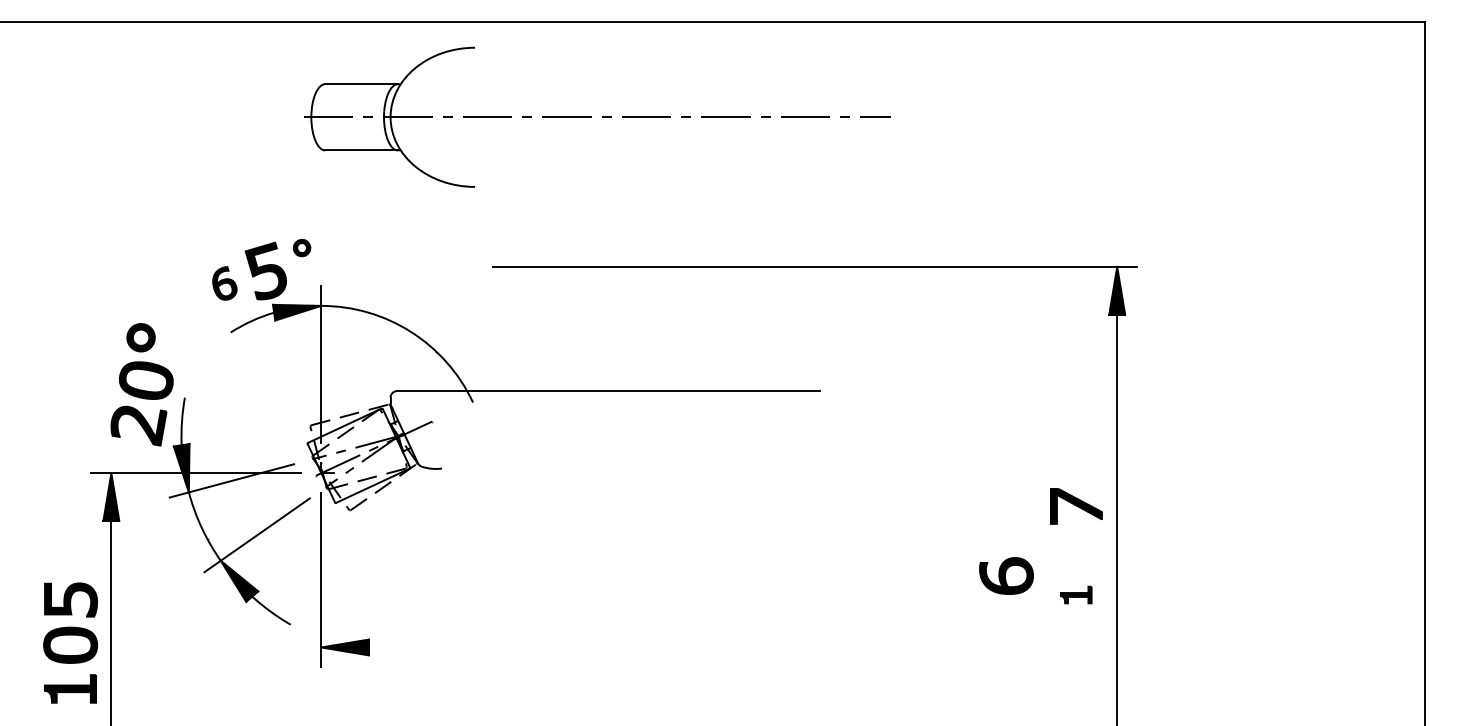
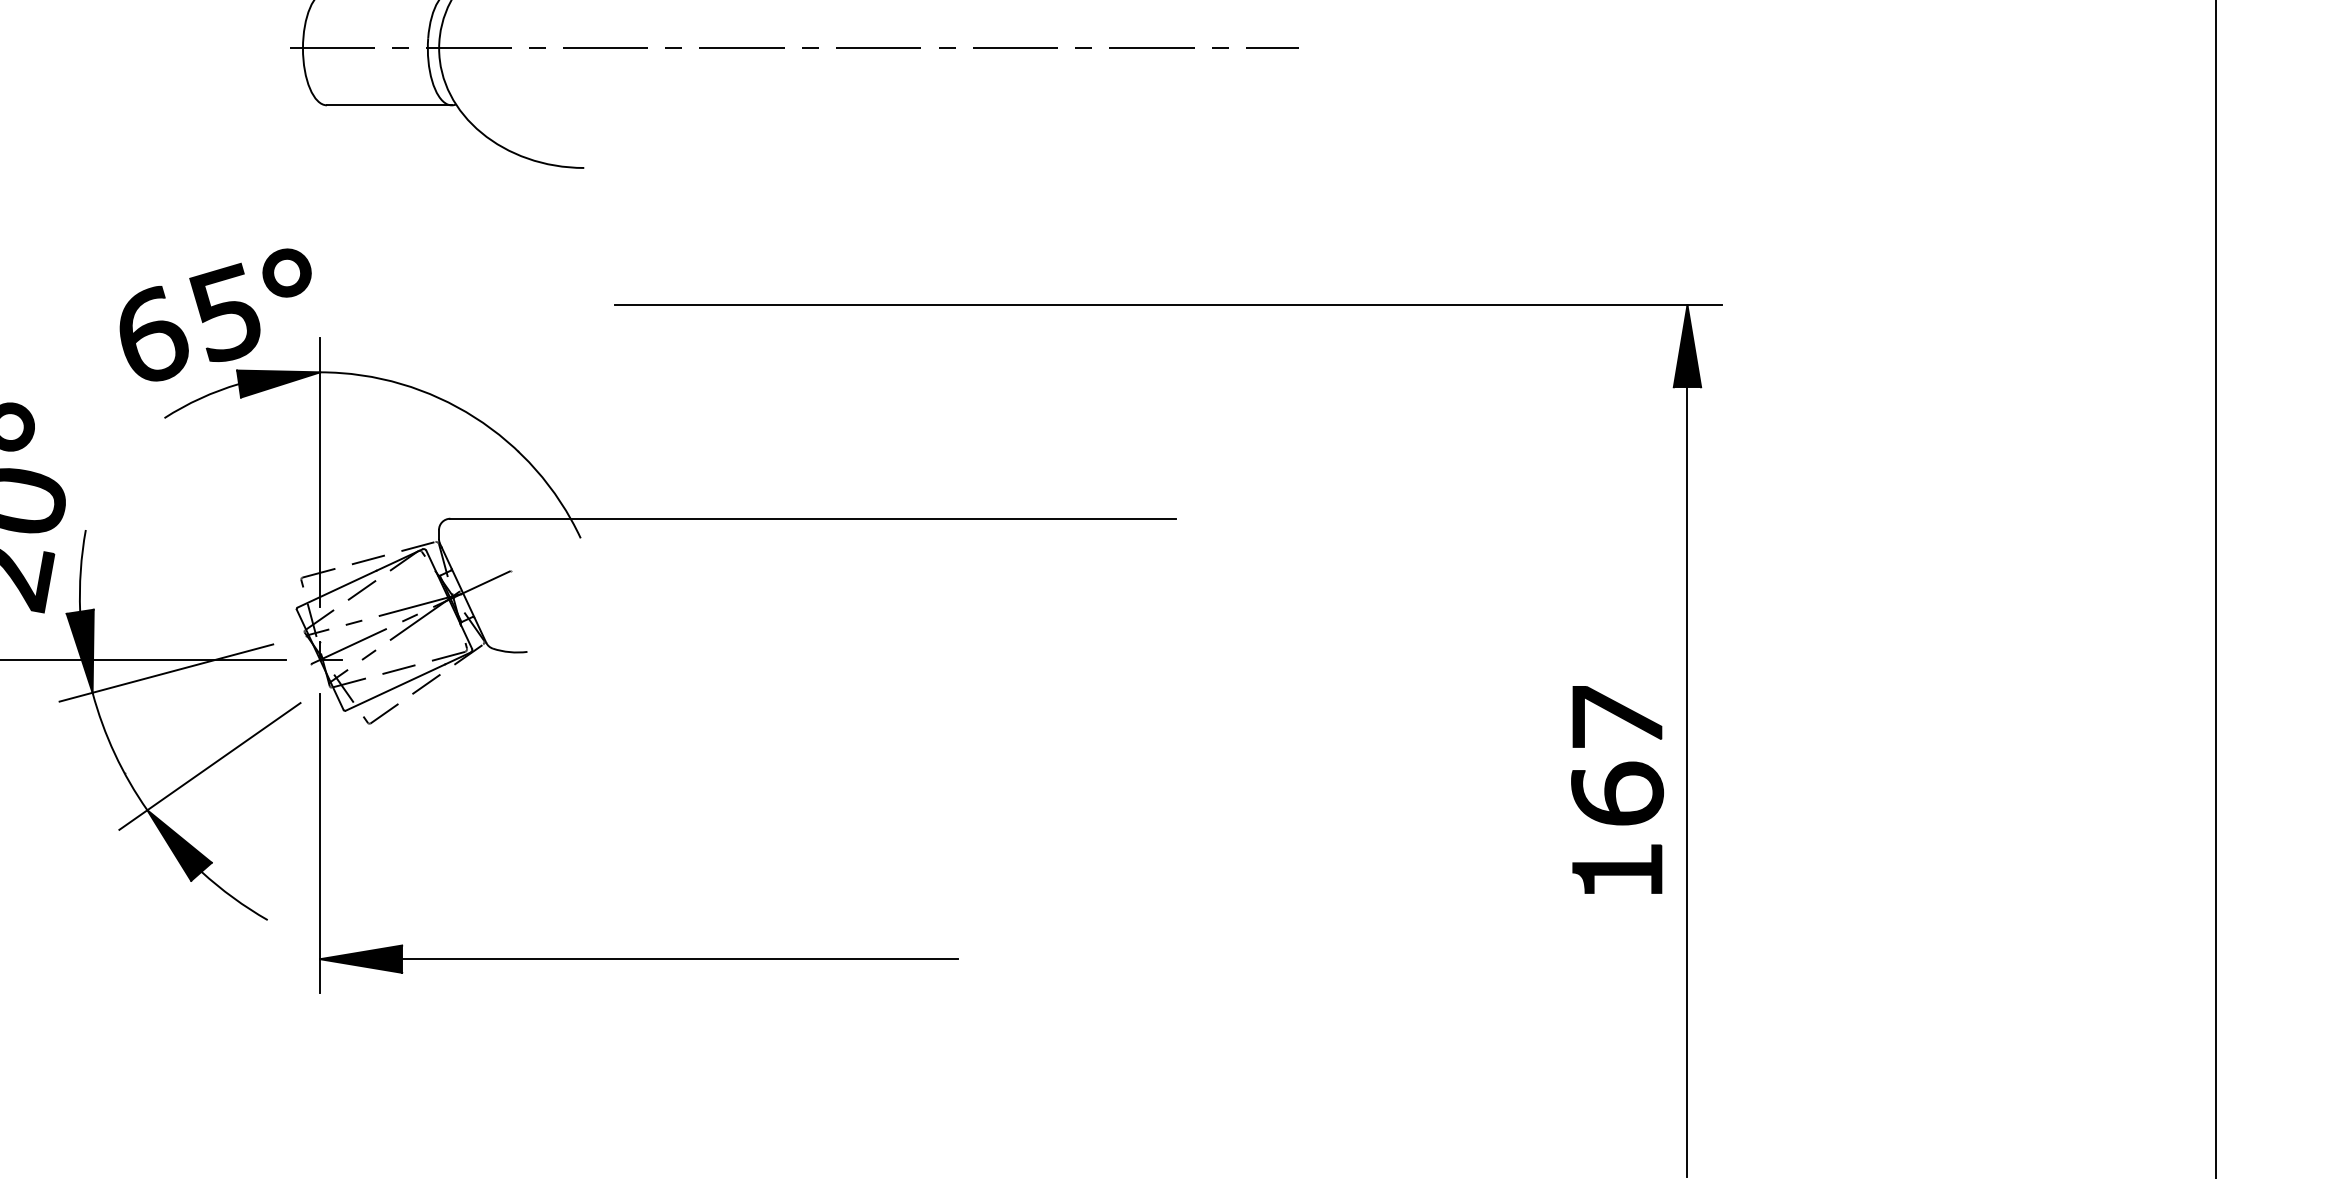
part: (301, 247) -> (286, 272), size x1.67
part: (224, 283) -> (153, 333), size x1.67
part: (1006, 575) -> (1617, 792), moved
part: (1075, 594) -> (1615, 868), size x1.67
line: (530, 647) -> (679, 959), added

